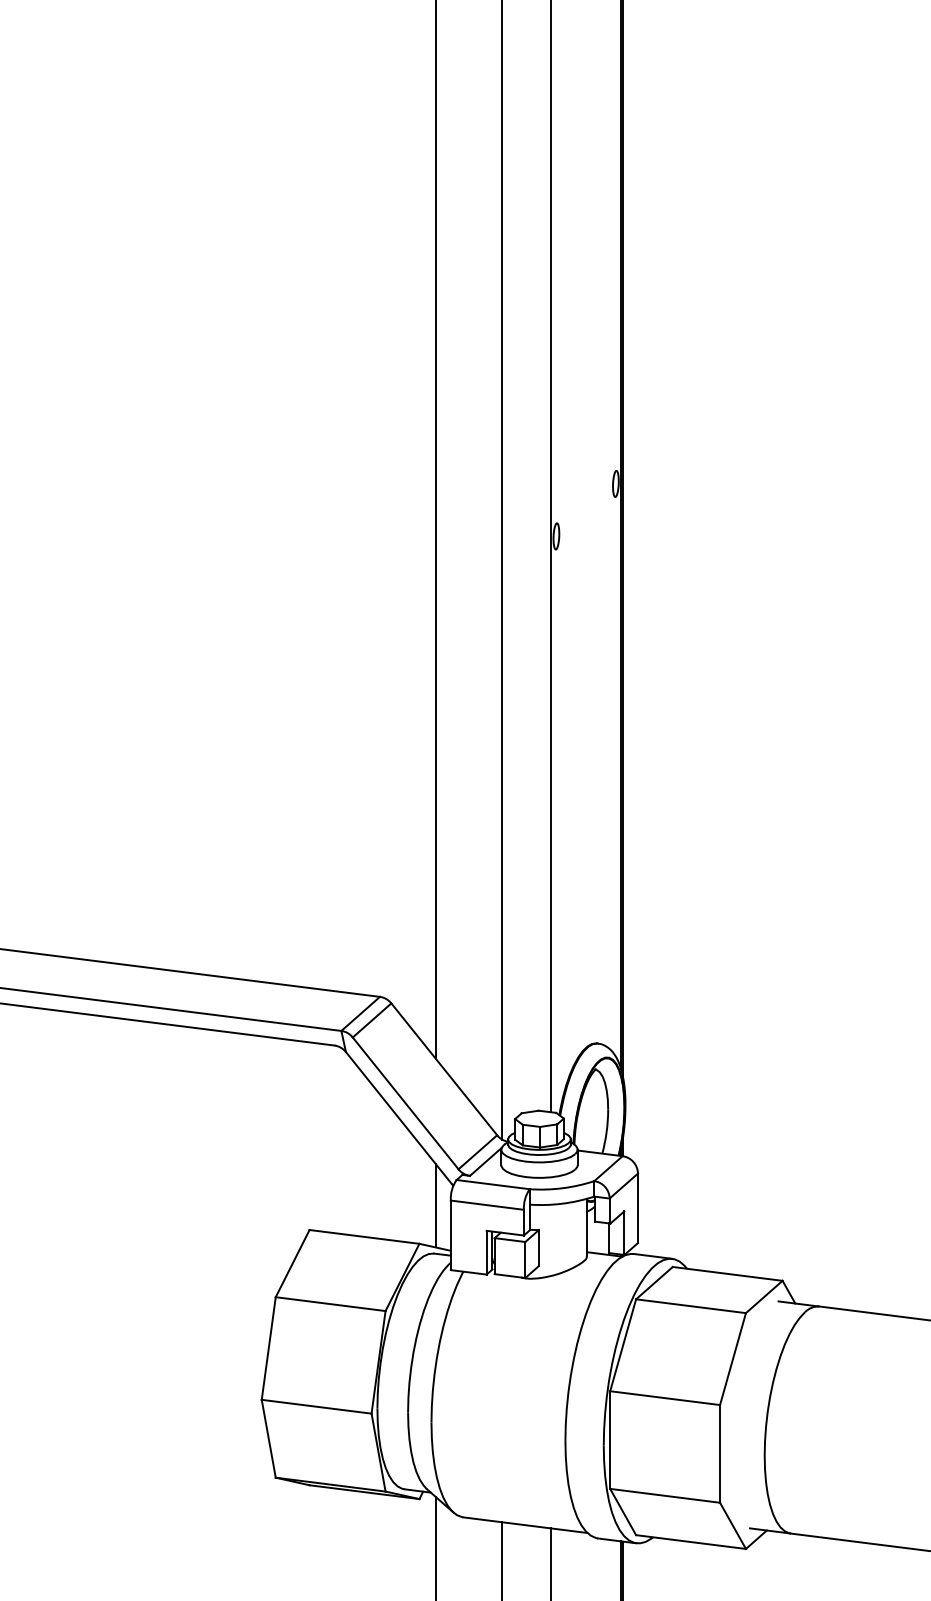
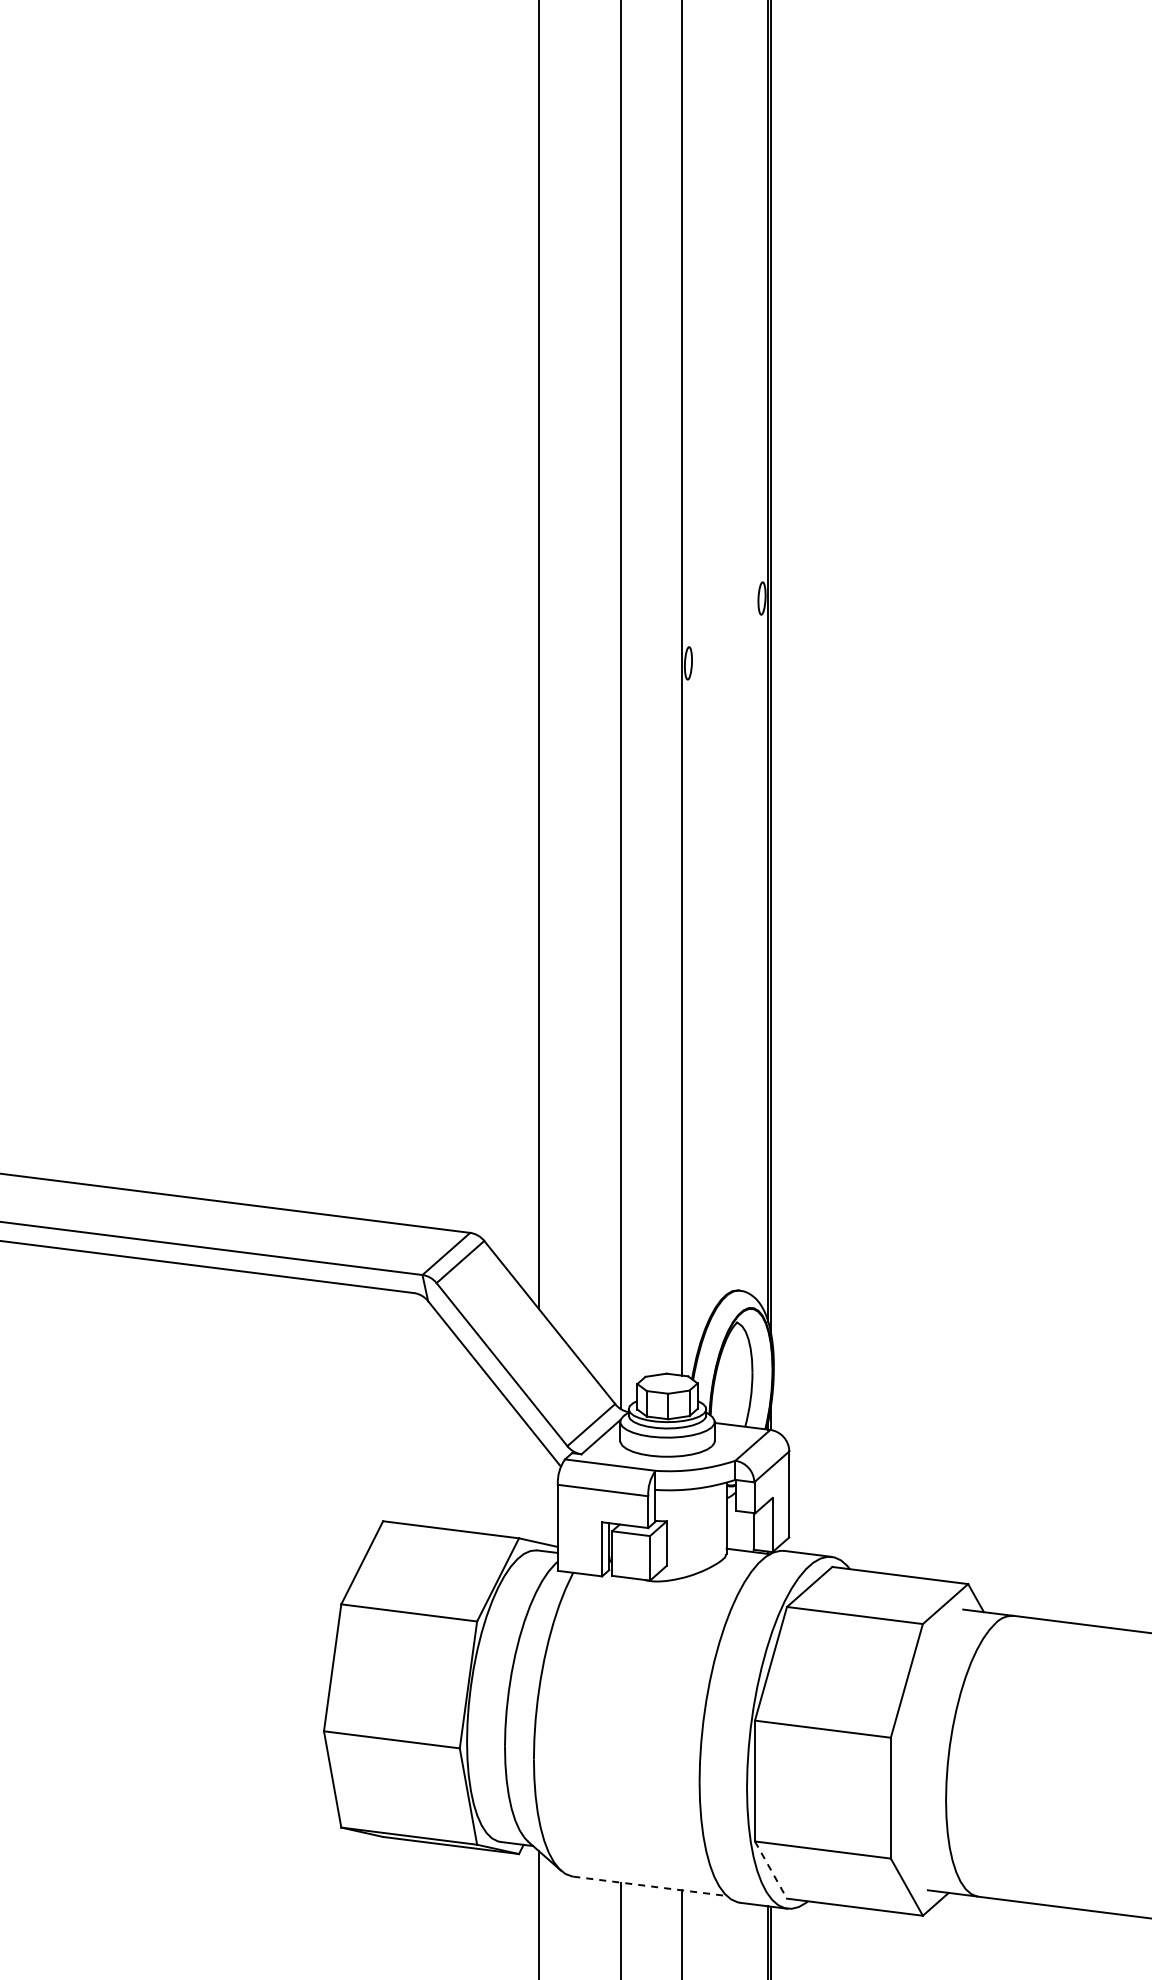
line: (435, 1205) -> (539, 1490), removed
line: (623, 1512) -> (771, 1870), solid -> dashed
line: (525, 1525) -> (650, 1886), solid -> dashed

